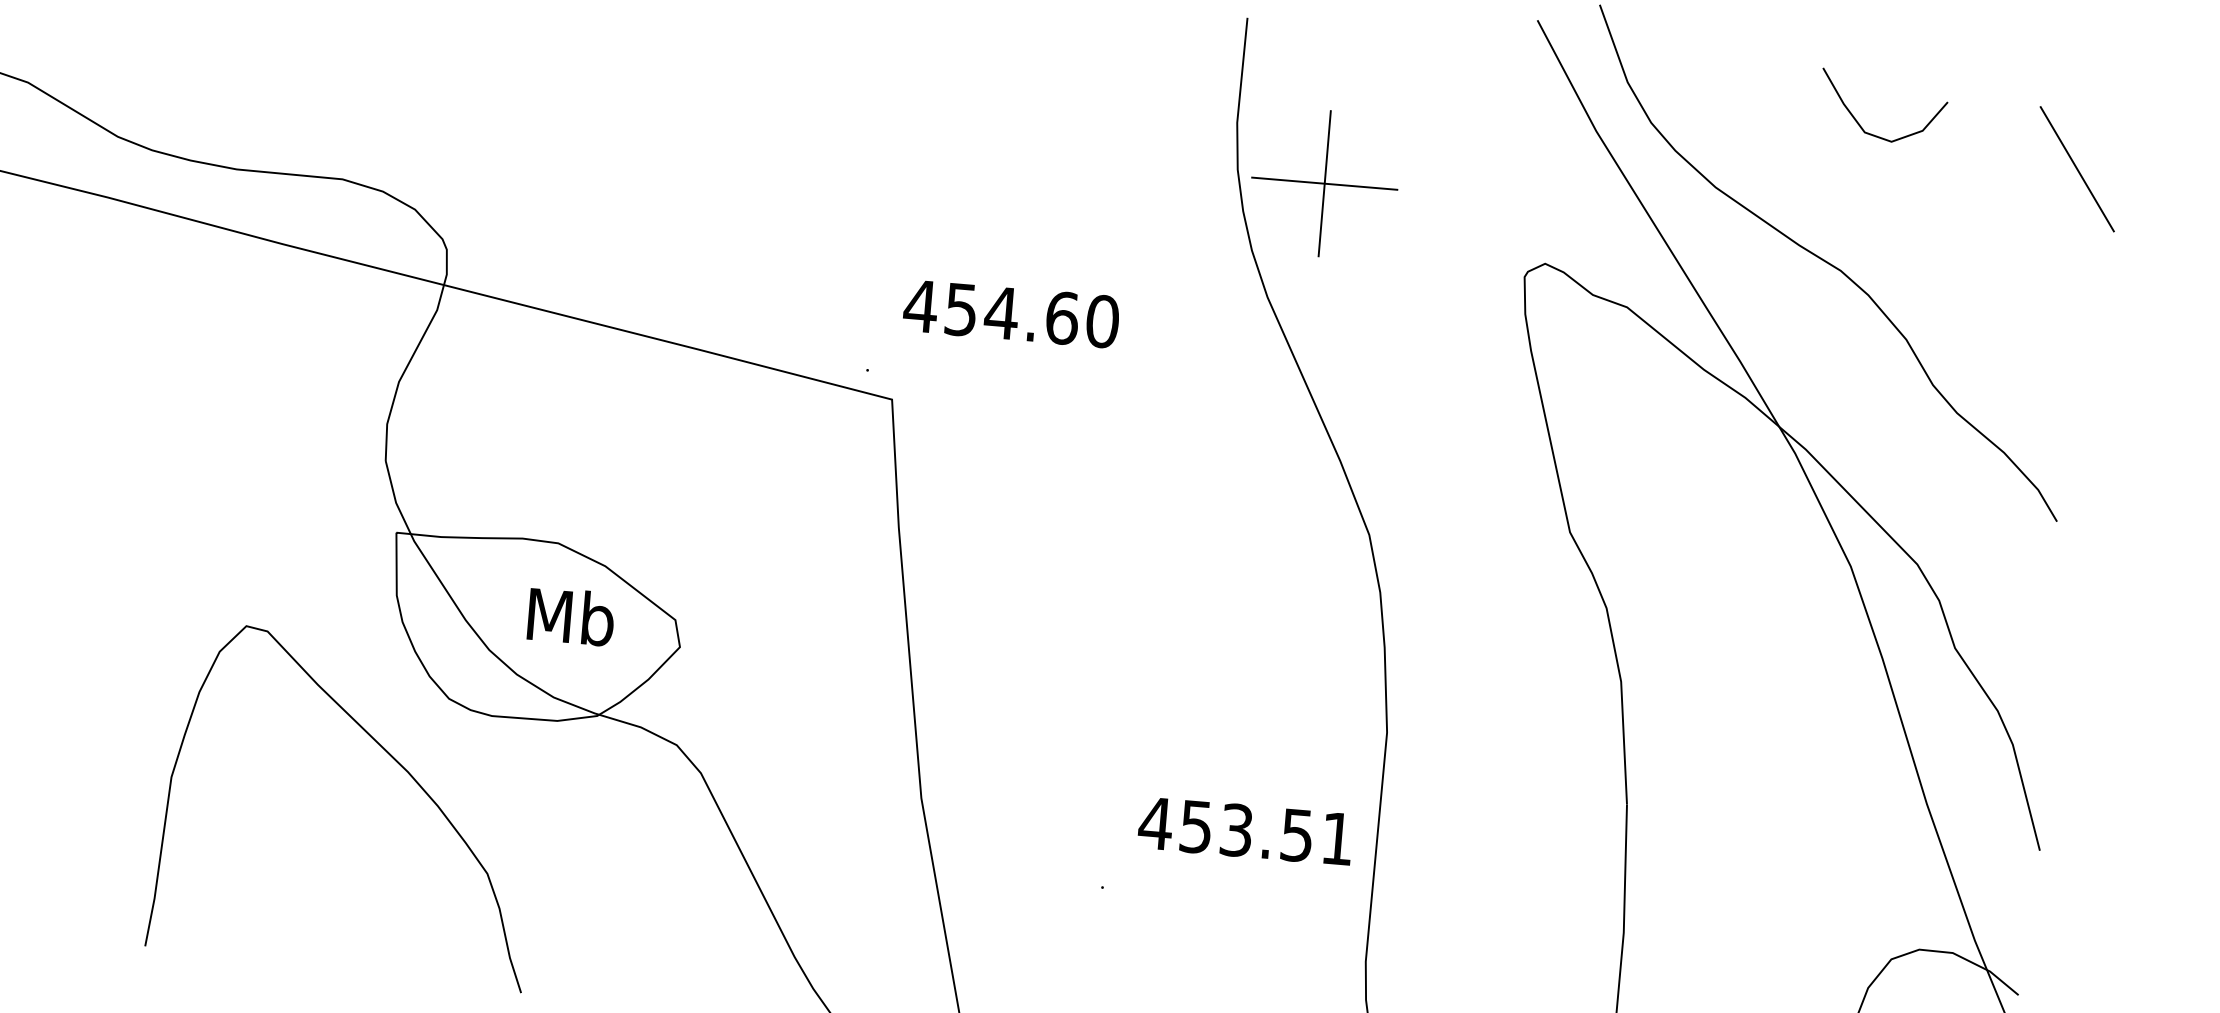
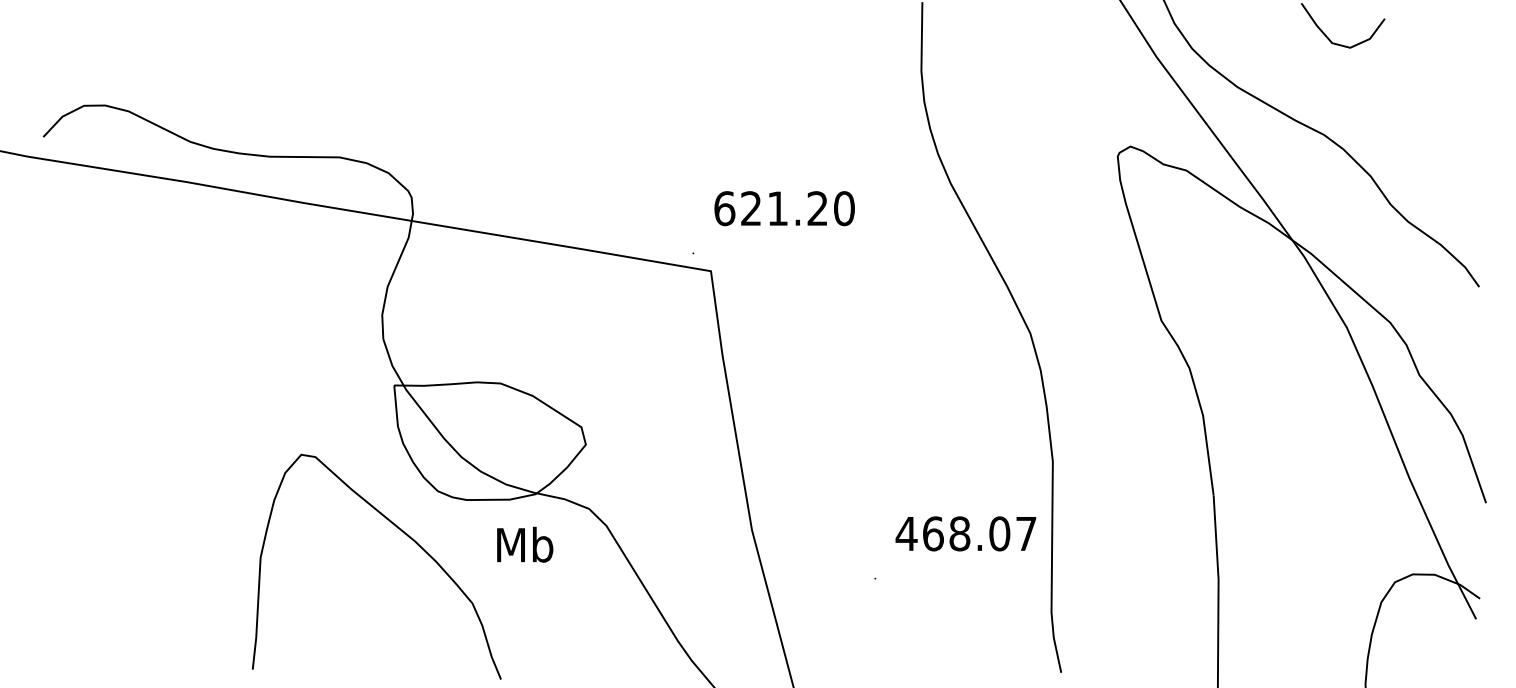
line: (2077, 169) -> (1473, 55), removed
part: (1323, 183) -> (981, 106), removed
text: (990, 311) -> (770, 208), 454.60 -> 621.20
text: (571, 616) -> (525, 544), moved
text: (1266, 832) -> (979, 533), 453.51 -> 468.07

